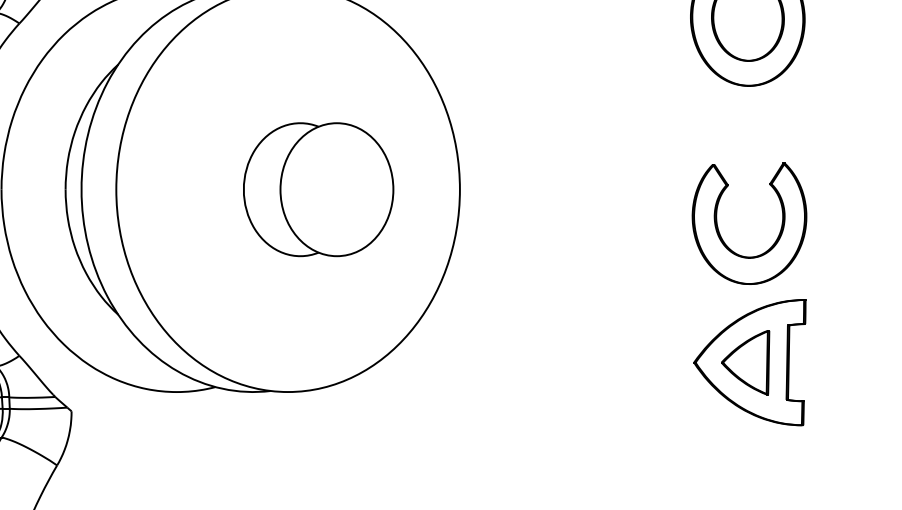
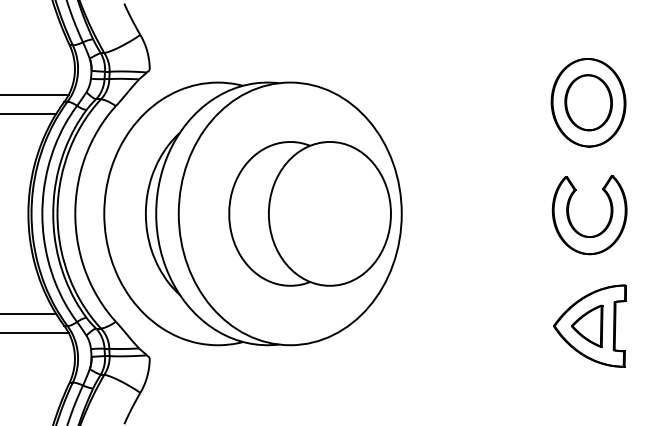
part: (317, 189) -> (309, 213), size x1.67
part: (724, 239) -> (573, 225), moved

